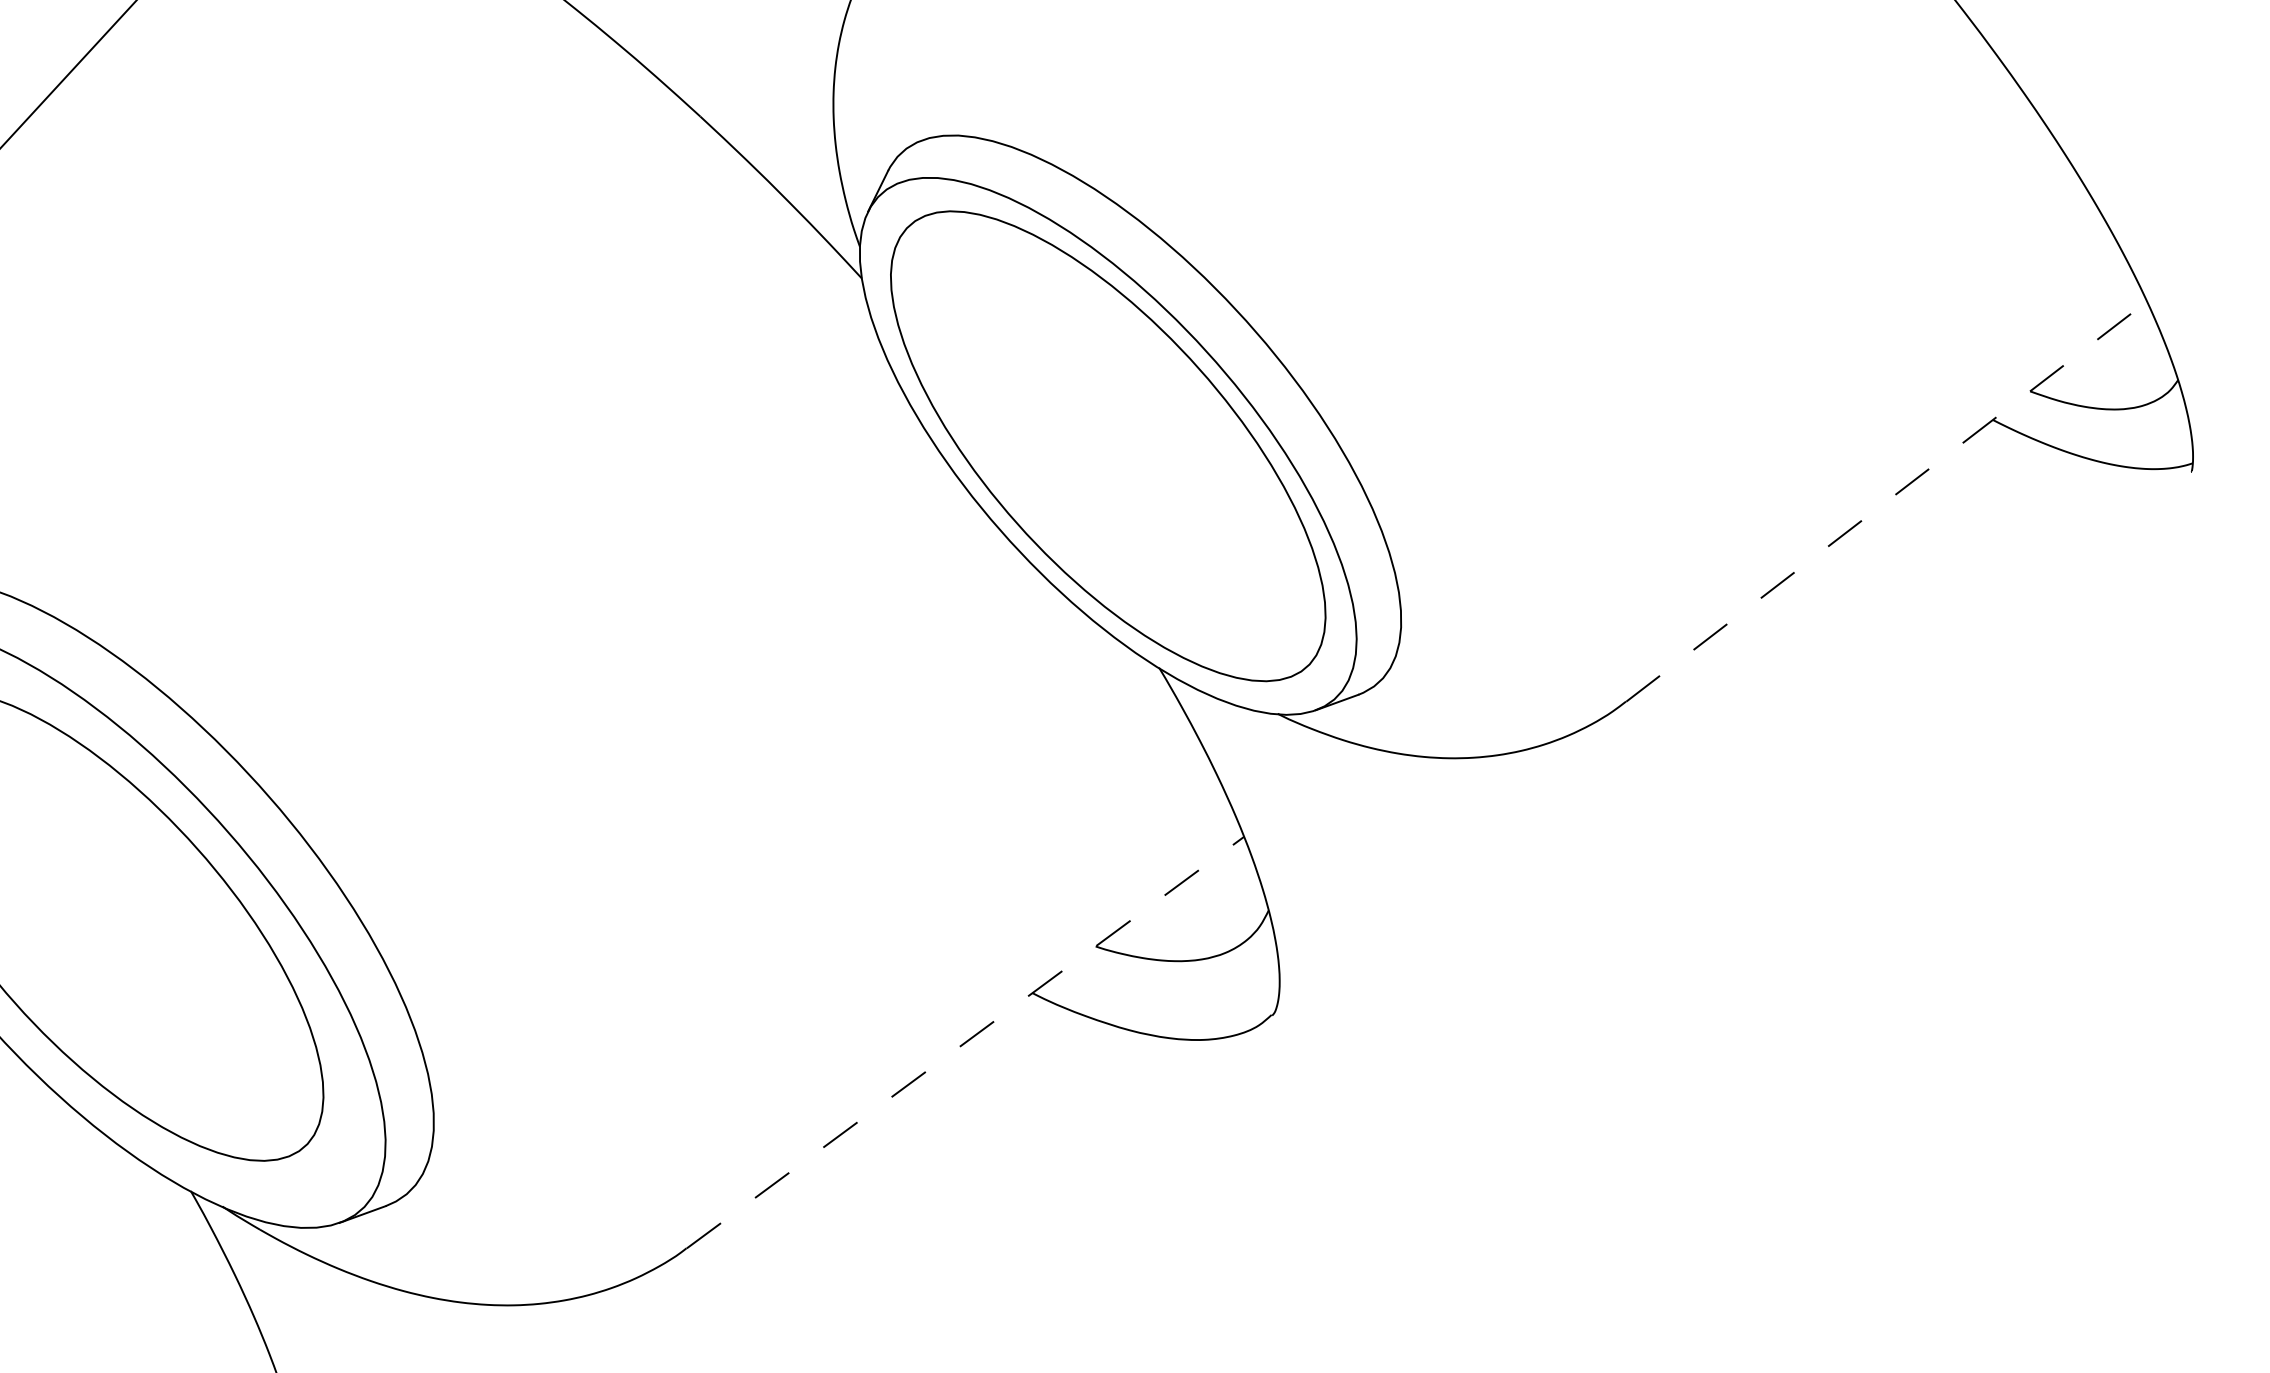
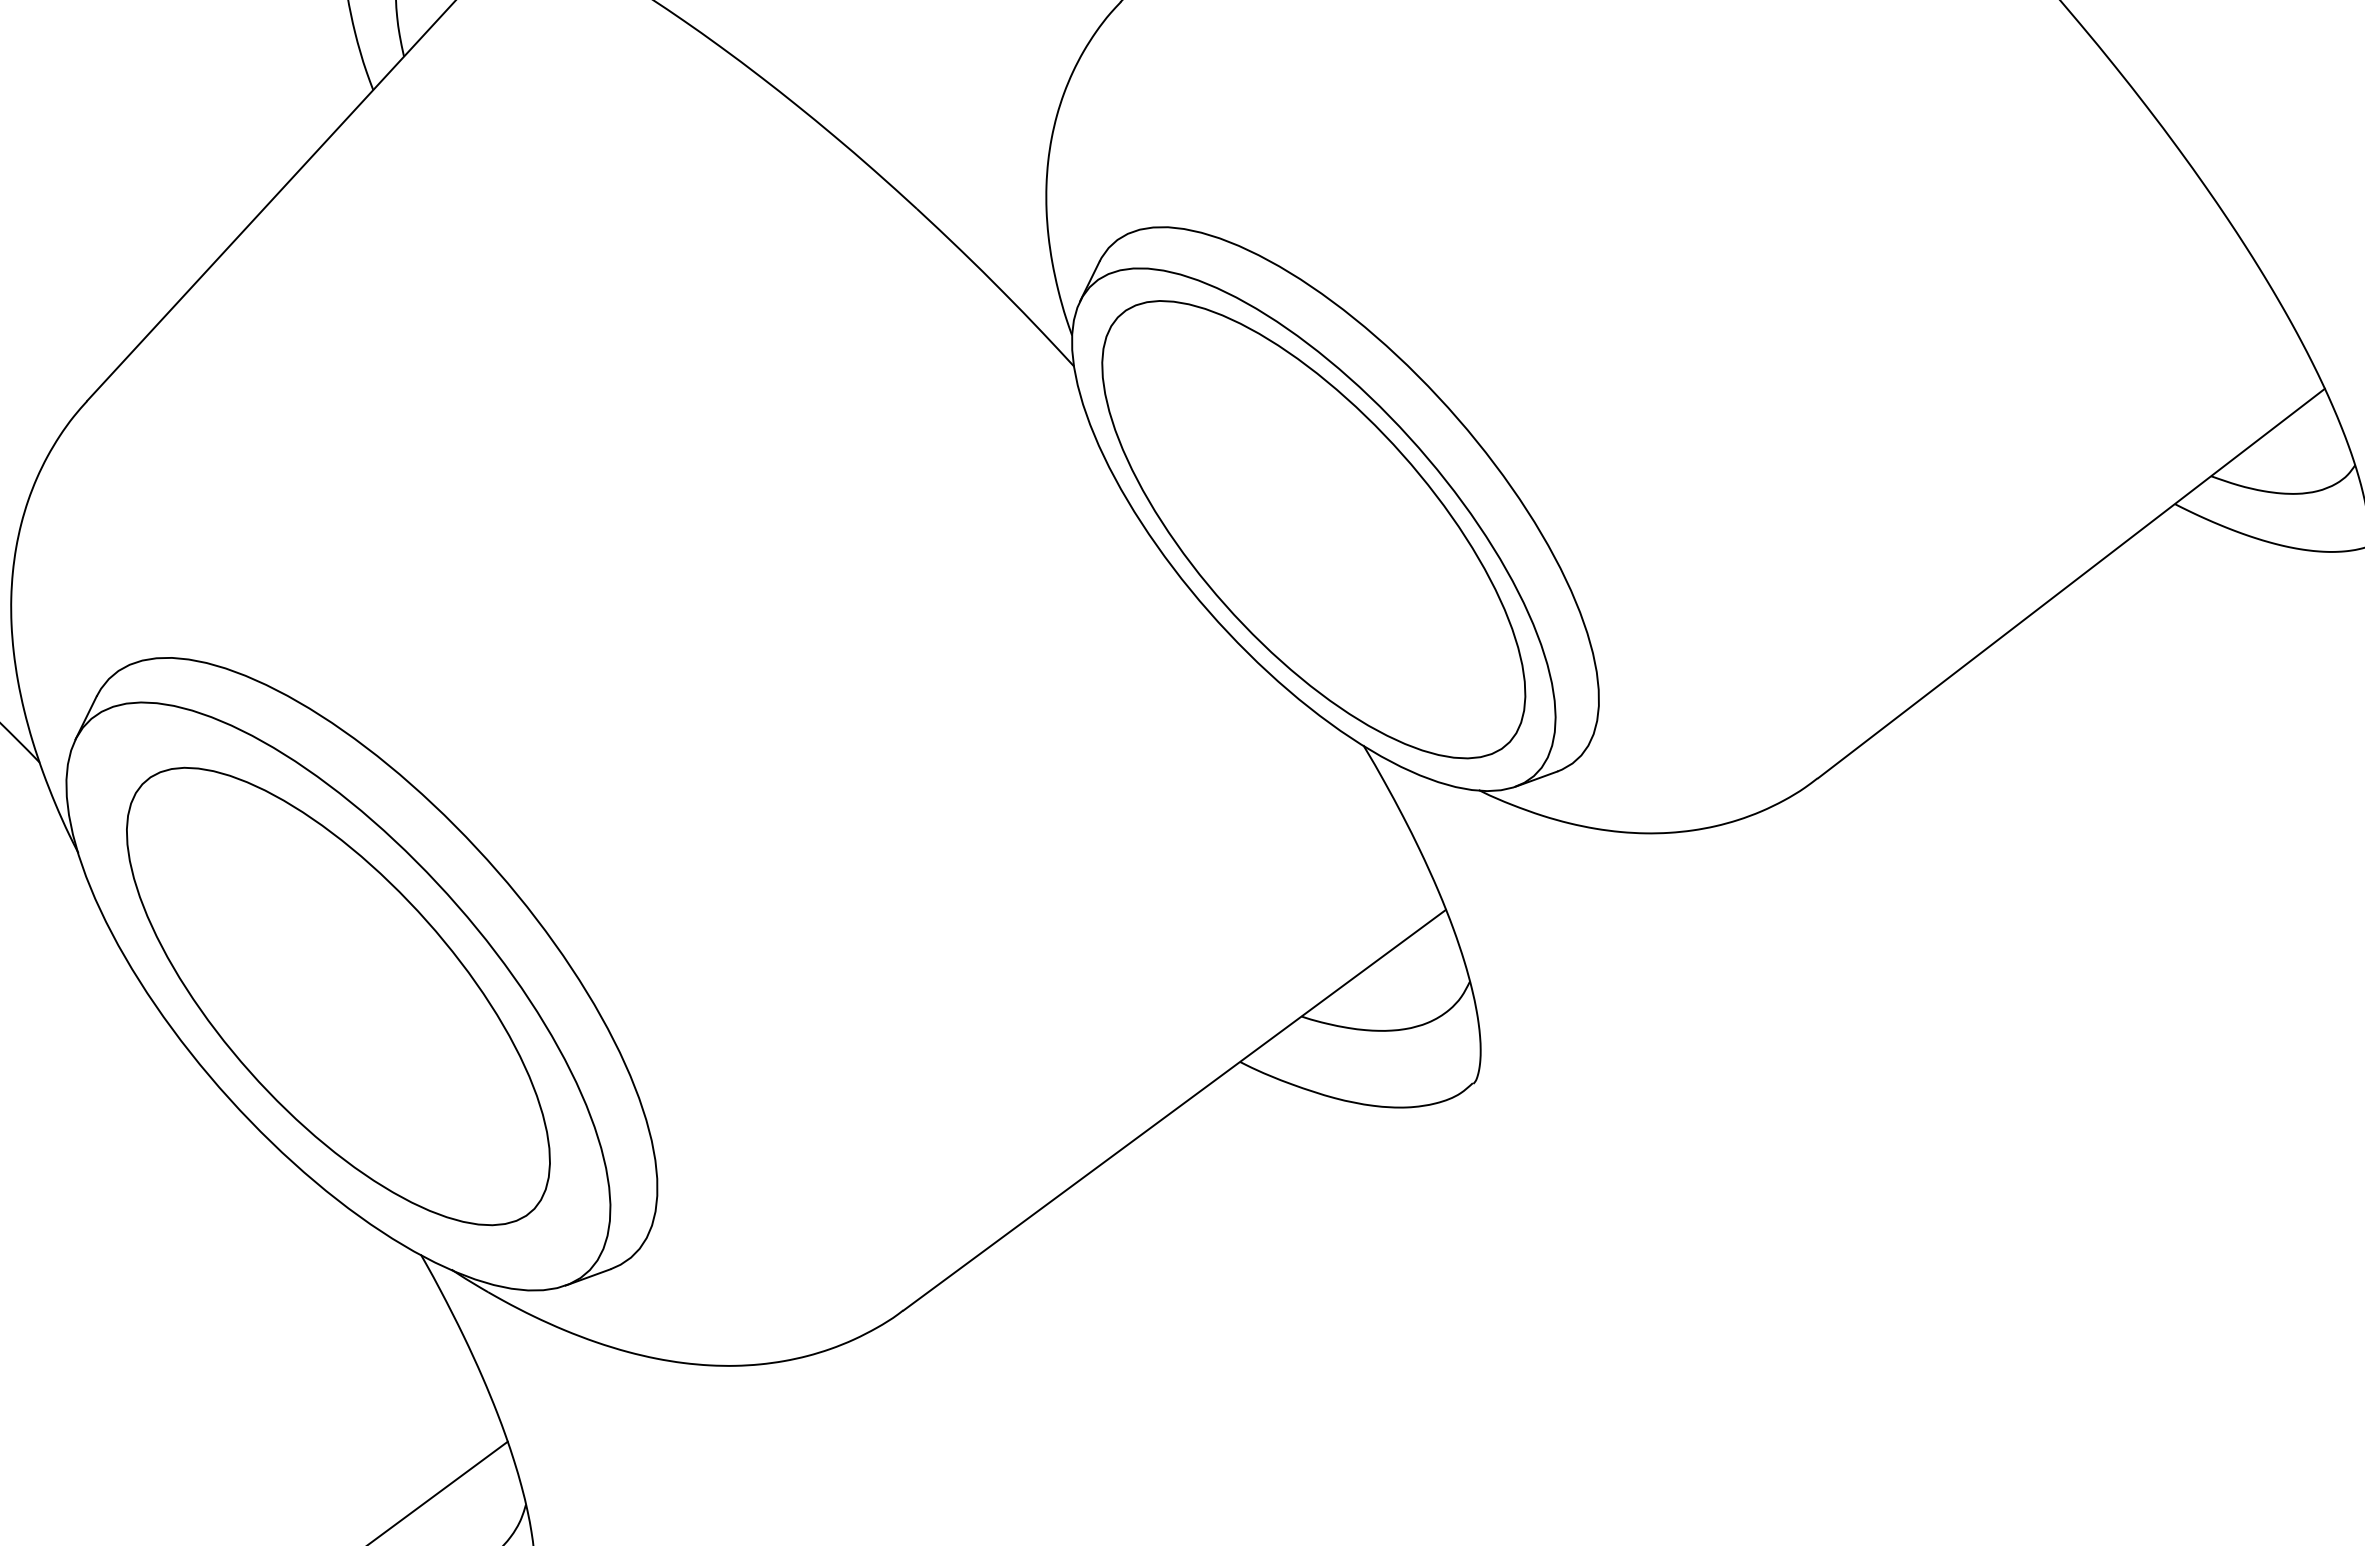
line: (1886, 501) -> (2071, 583), dashed -> solid
line: (966, 1041) -> (1175, 1109), dashed -> solid

